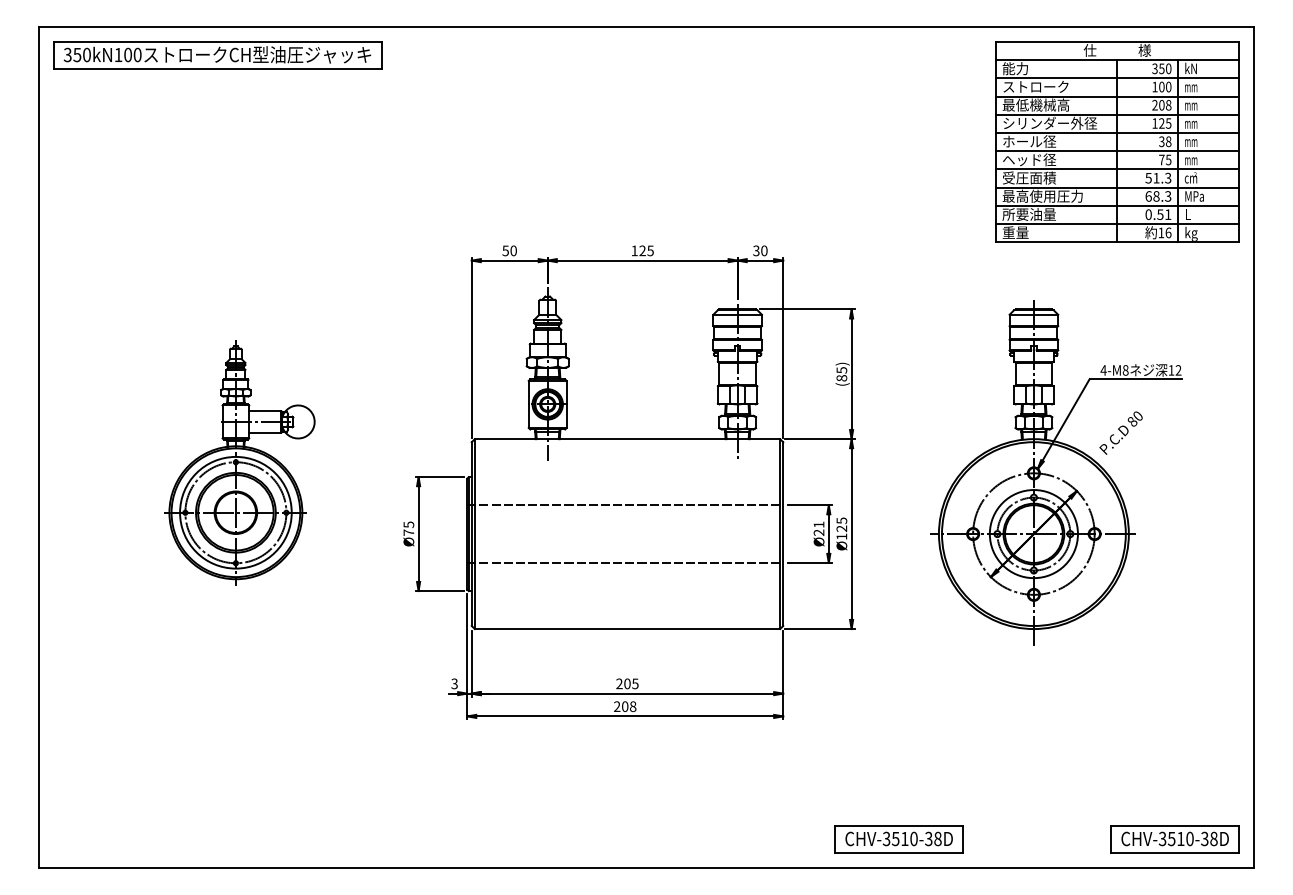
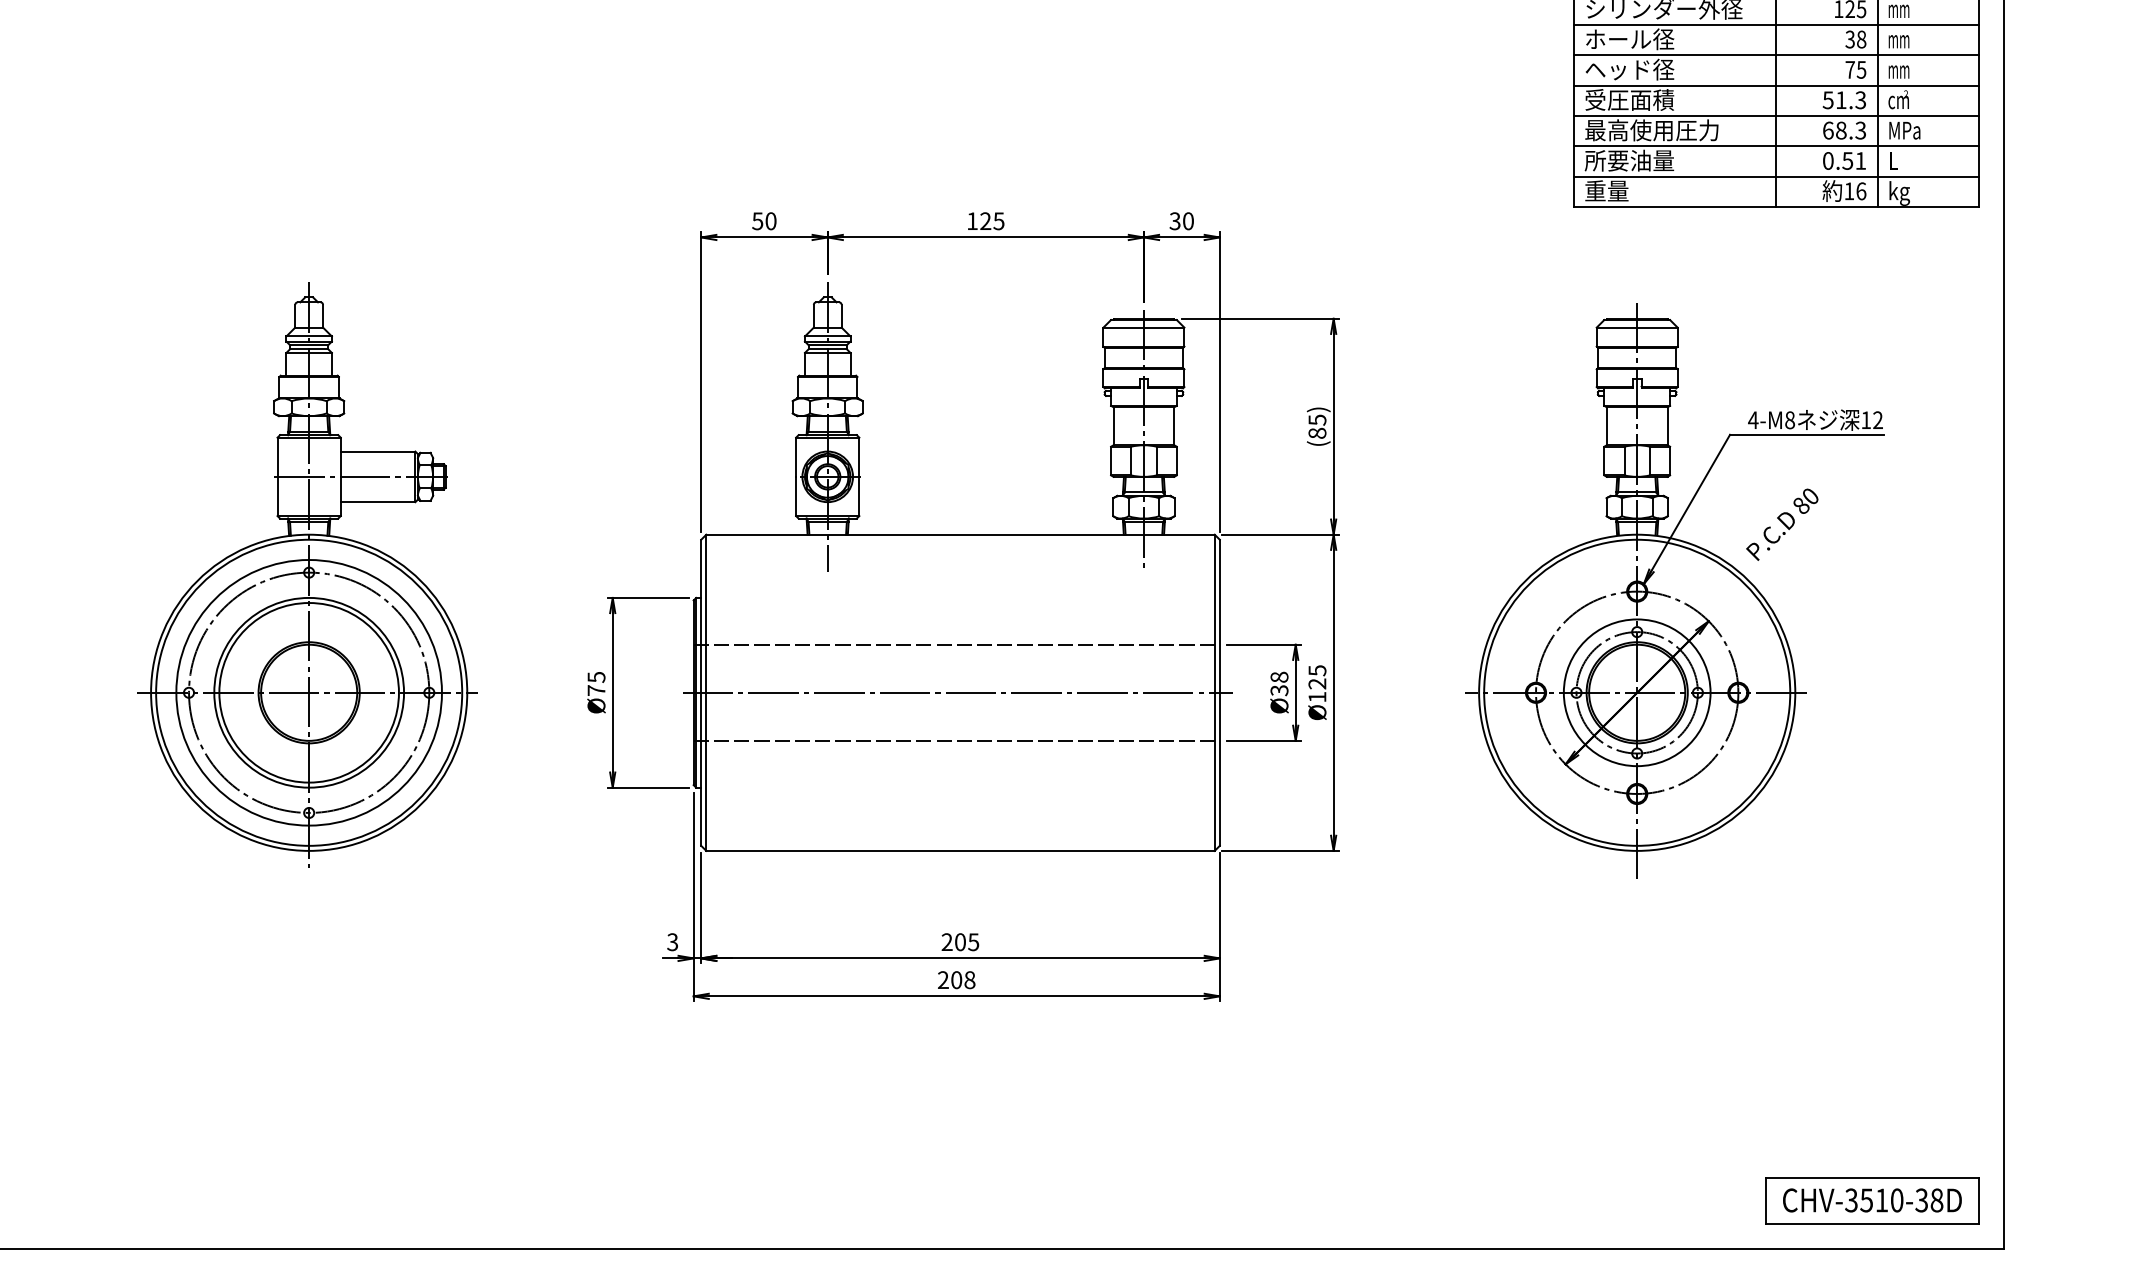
part: (234, 462) -> (306, 573), size x1.43
text: (818, 528) -> (1278, 683), Ø21 -> Ø38
line: (625, 534) -> (957, 693), added
part: (898, 839) -> (1411, 1201), removed

